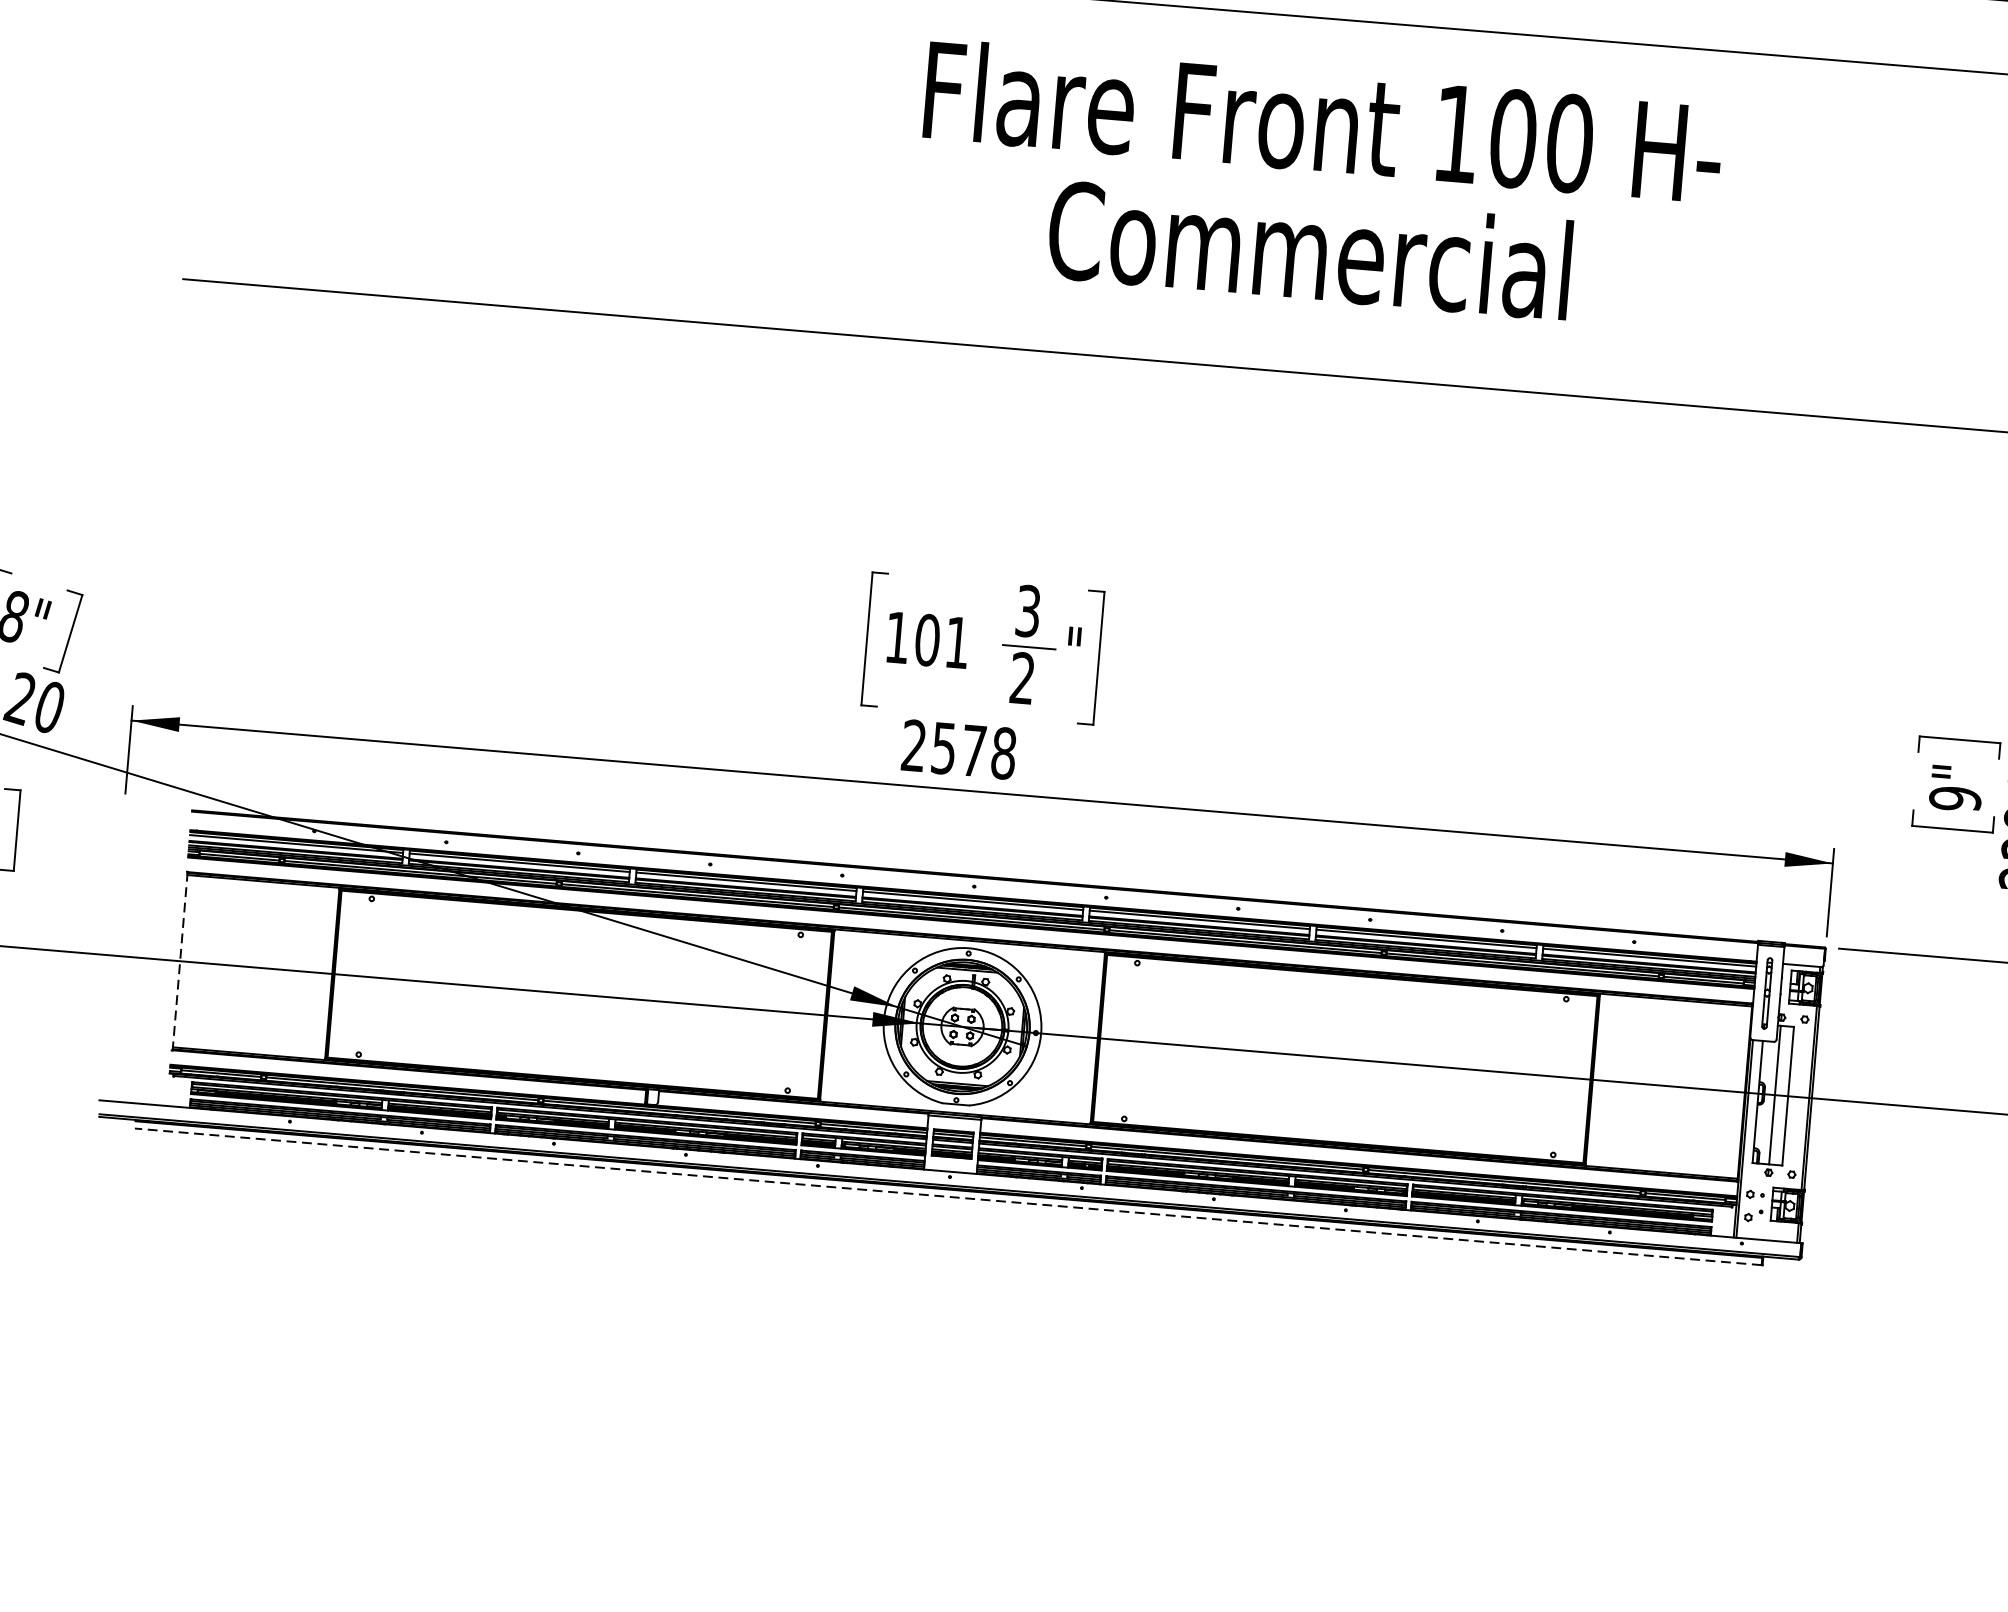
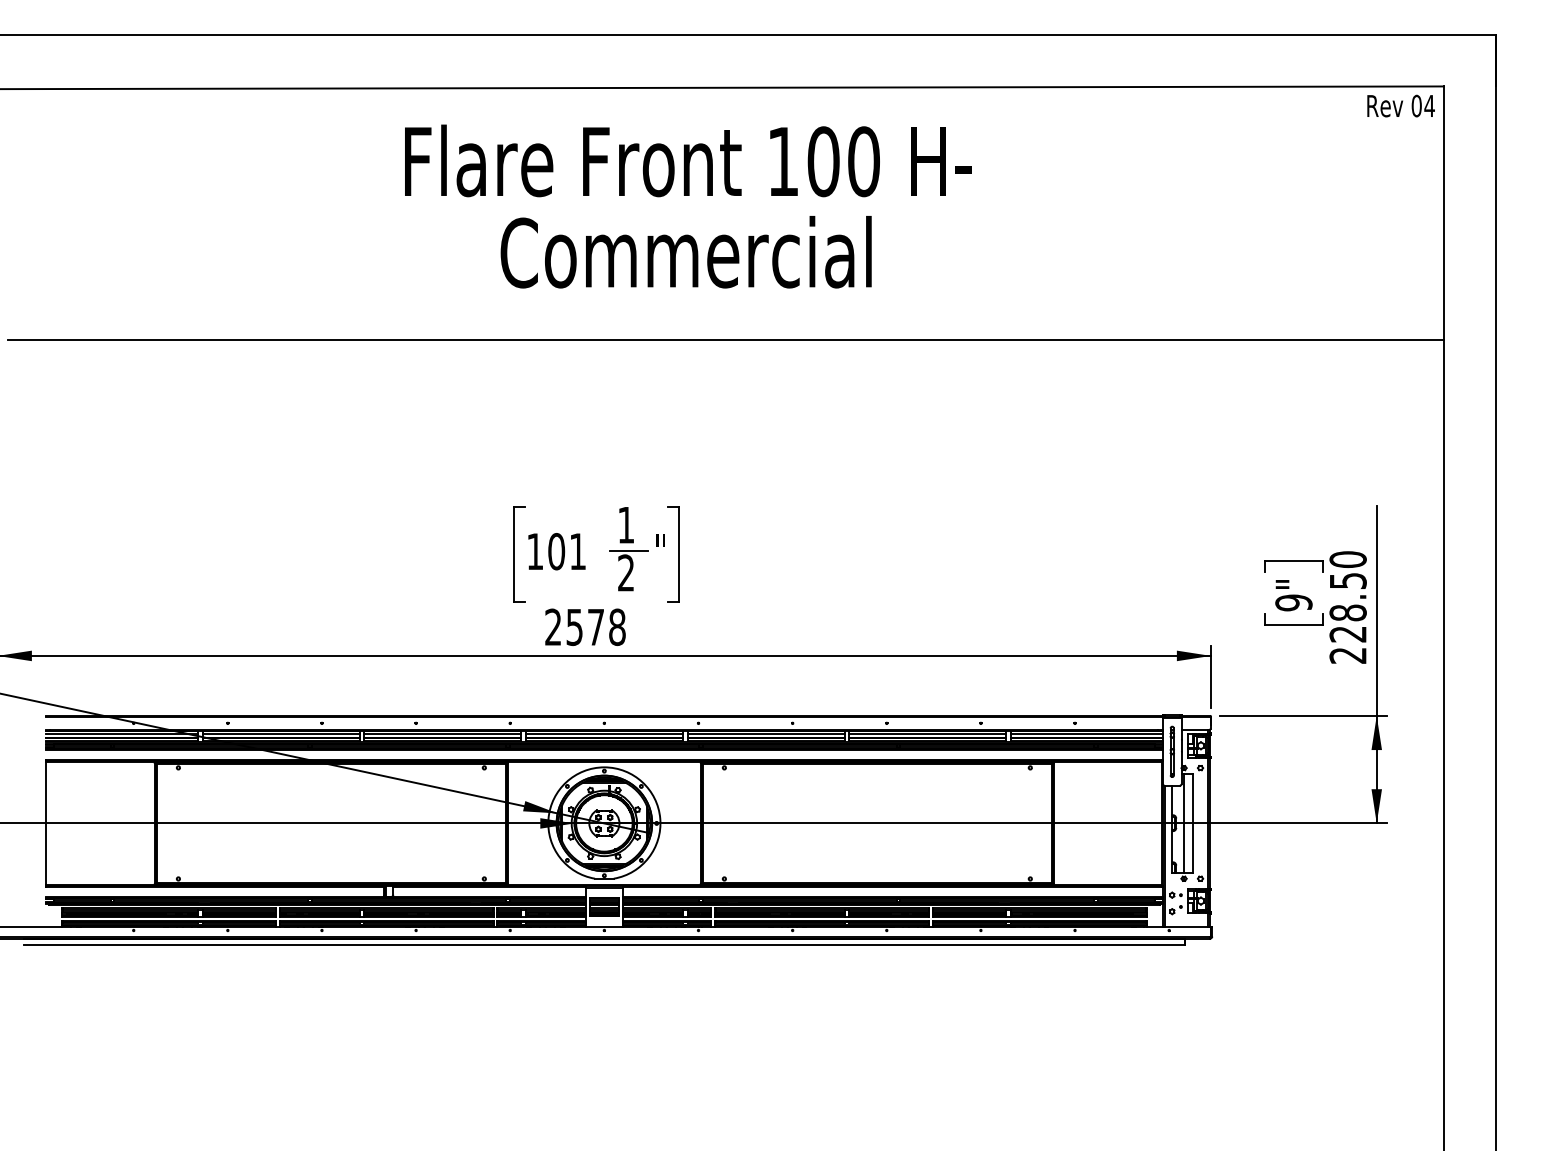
text: (1318, 185) -> (688, 206), moved
text: (1028, 610) -> (626, 524), 3 -> 1
line: (180, 961) -> (46, 823), dashed -> solid
line: (947, 1196) -> (603, 944), dashed -> solid

